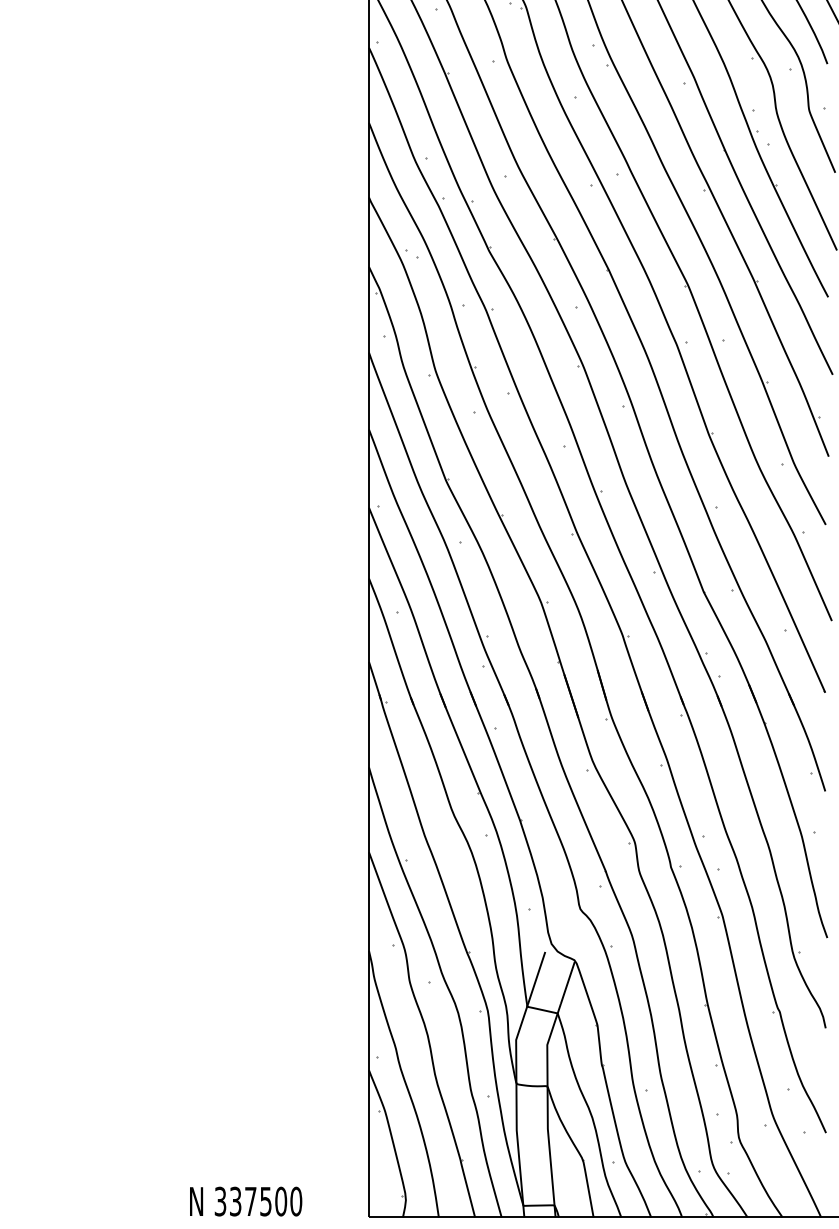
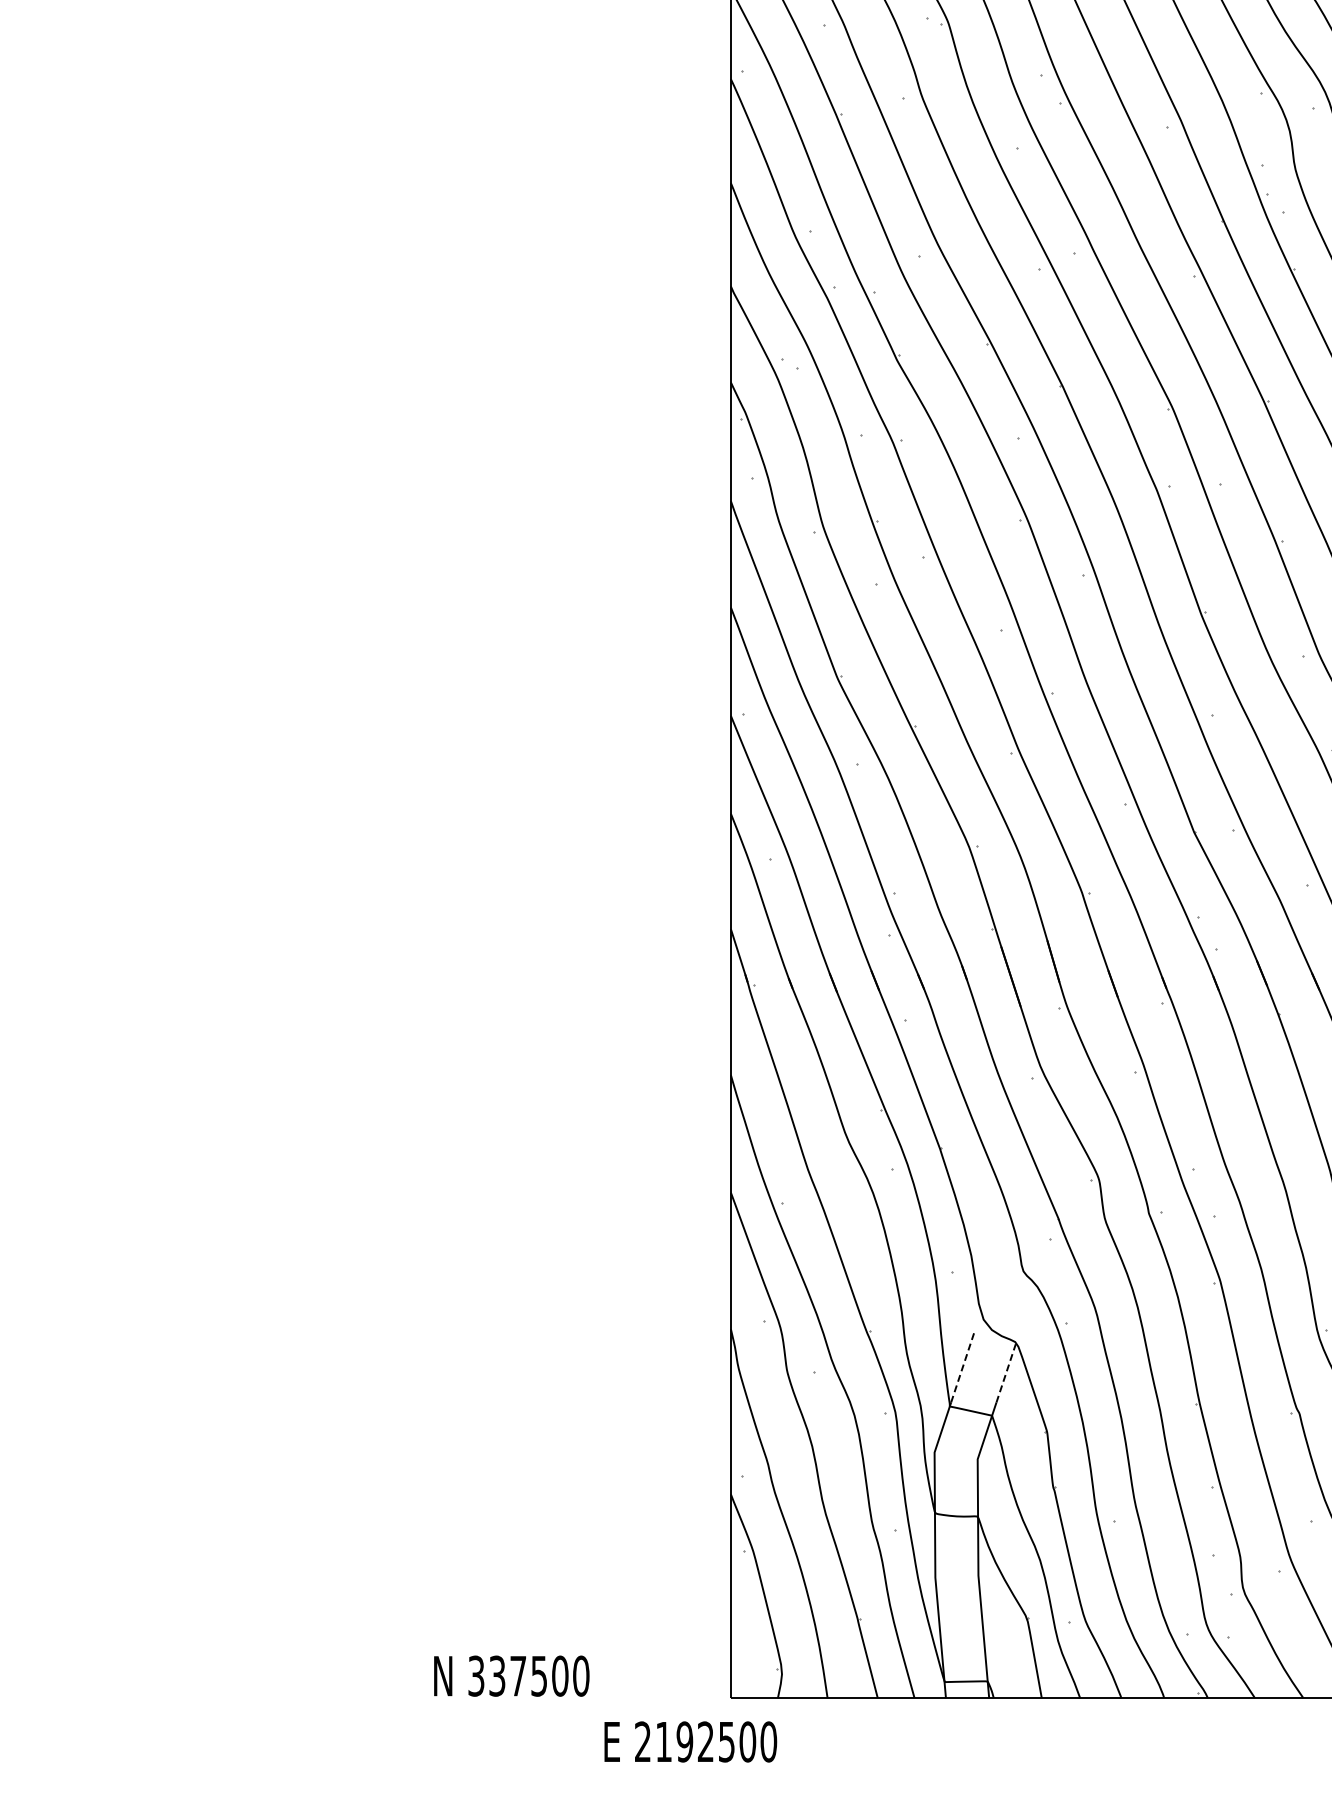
line: (537, 977) -> (963, 1366), solid -> dashed
line: (568, 982) -> (1006, 1373), solid -> dashed
text: (245, 1201) -> (511, 1675), moved

